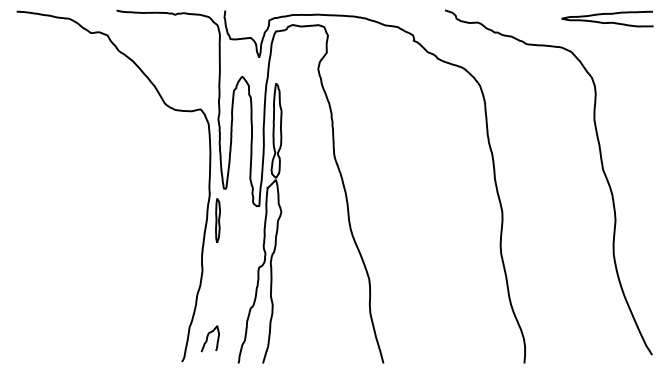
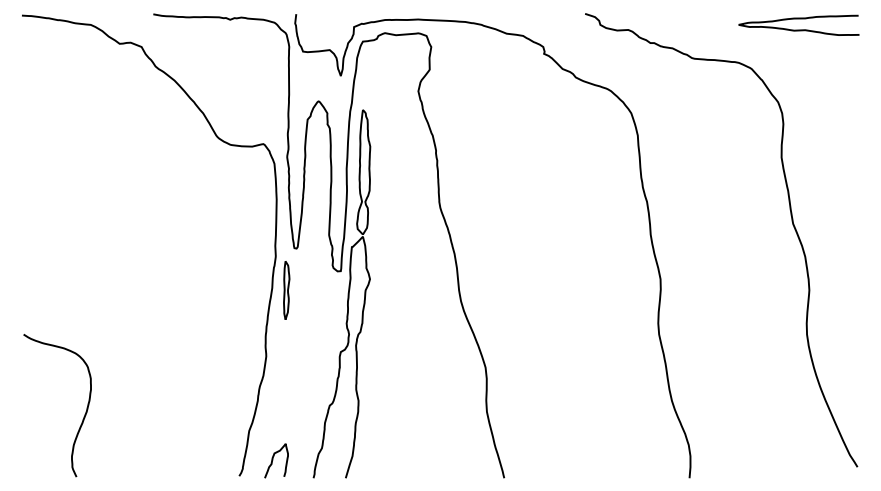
curve: (63, 316) -> (83, 416), added
curve: (207, 338) -> (273, 460), moved

